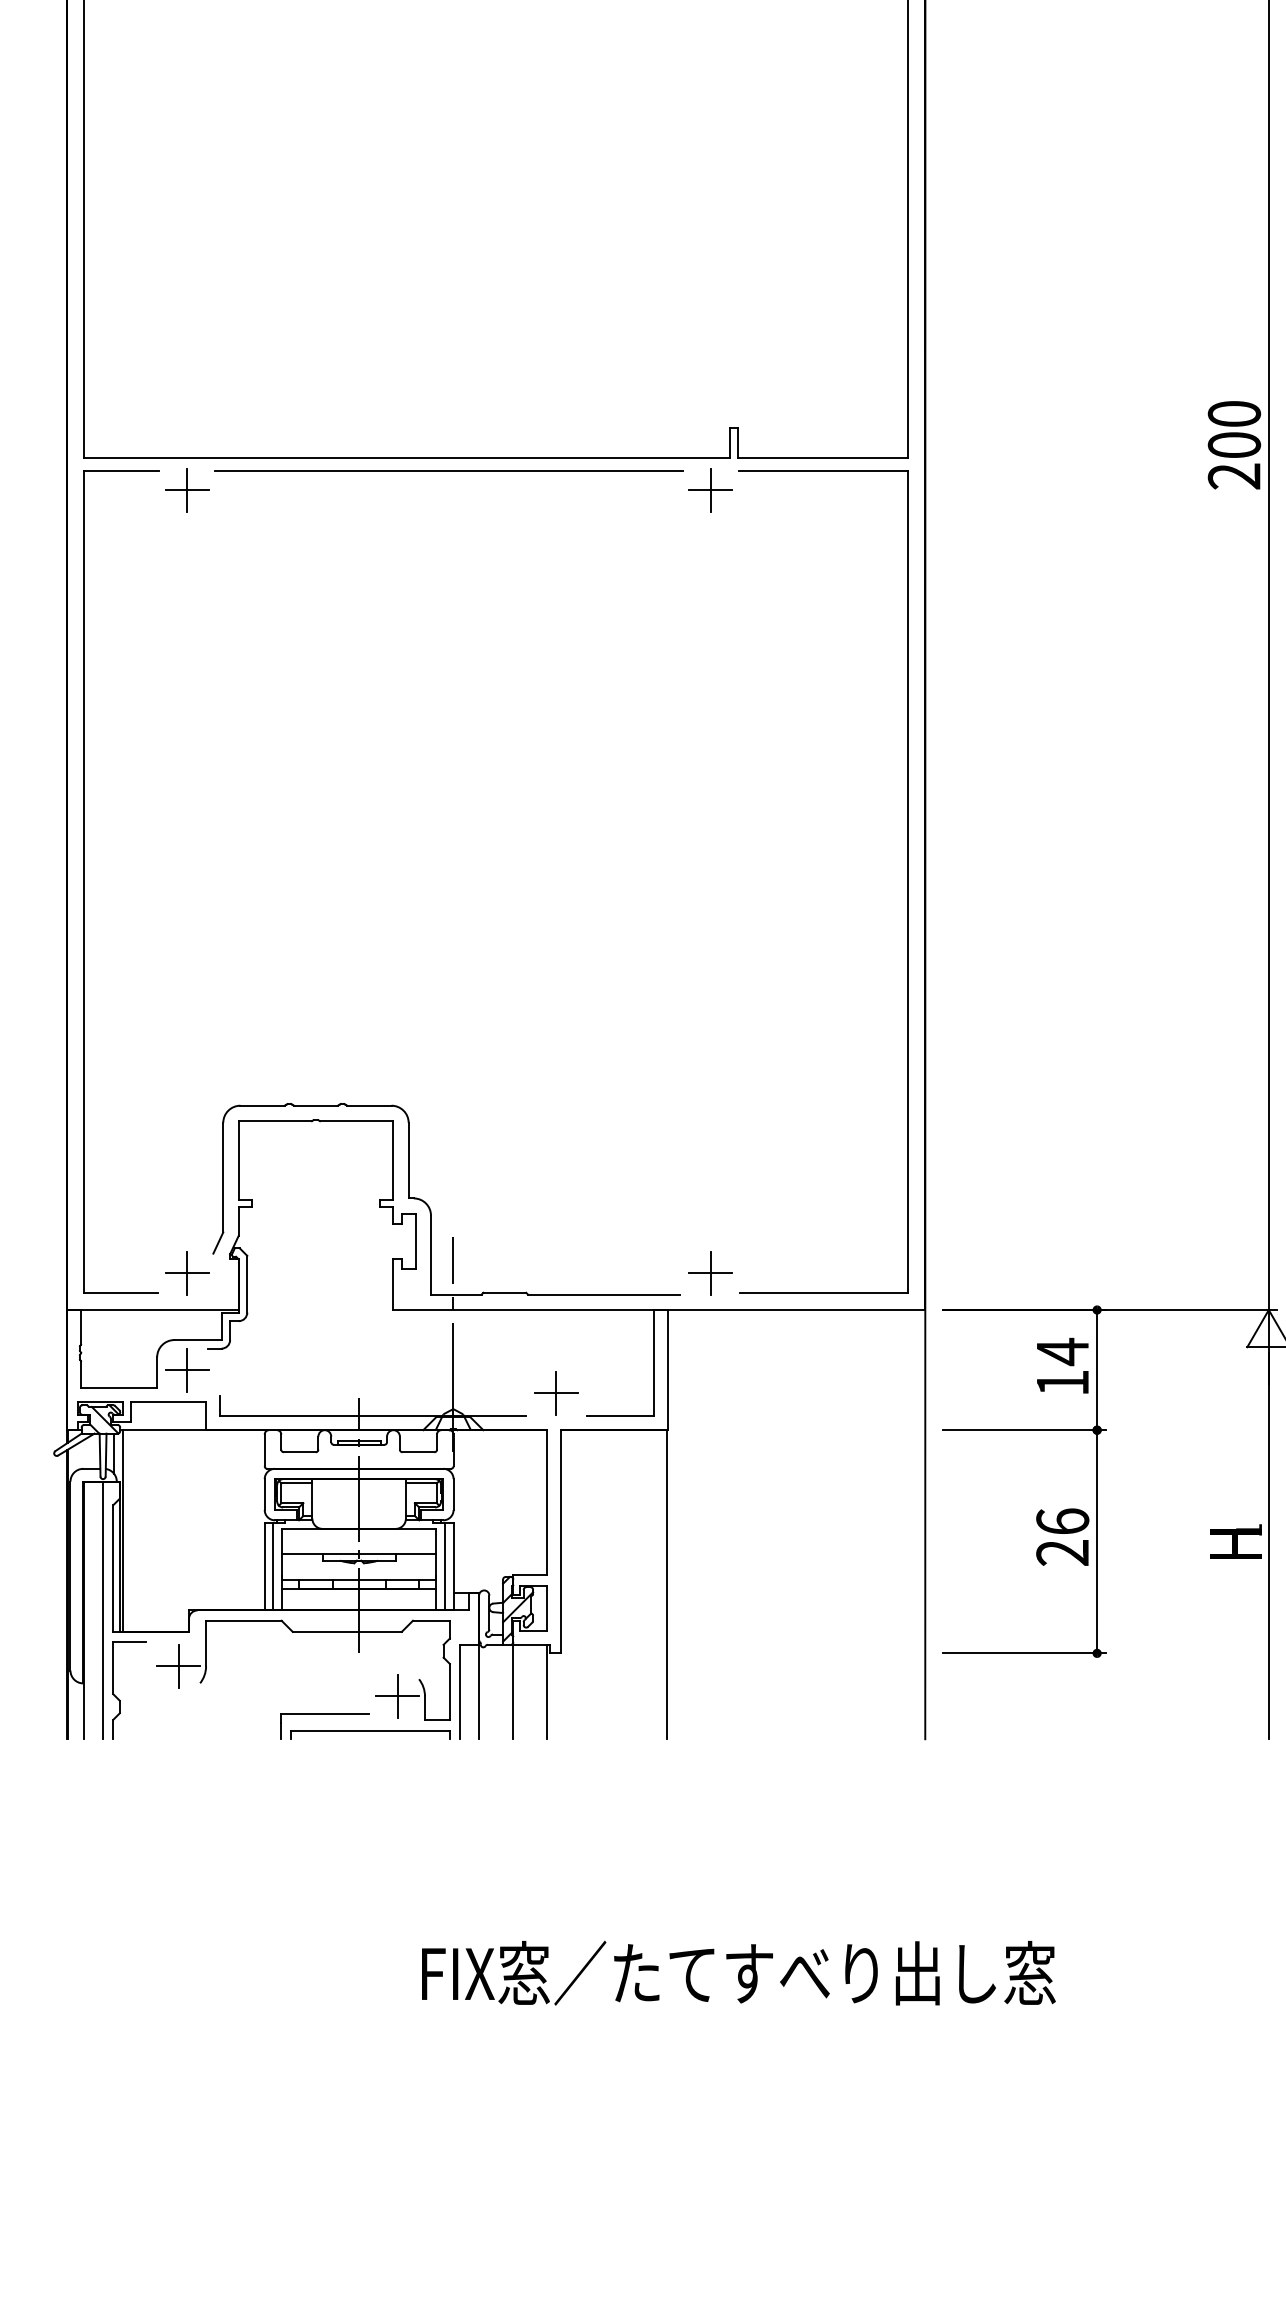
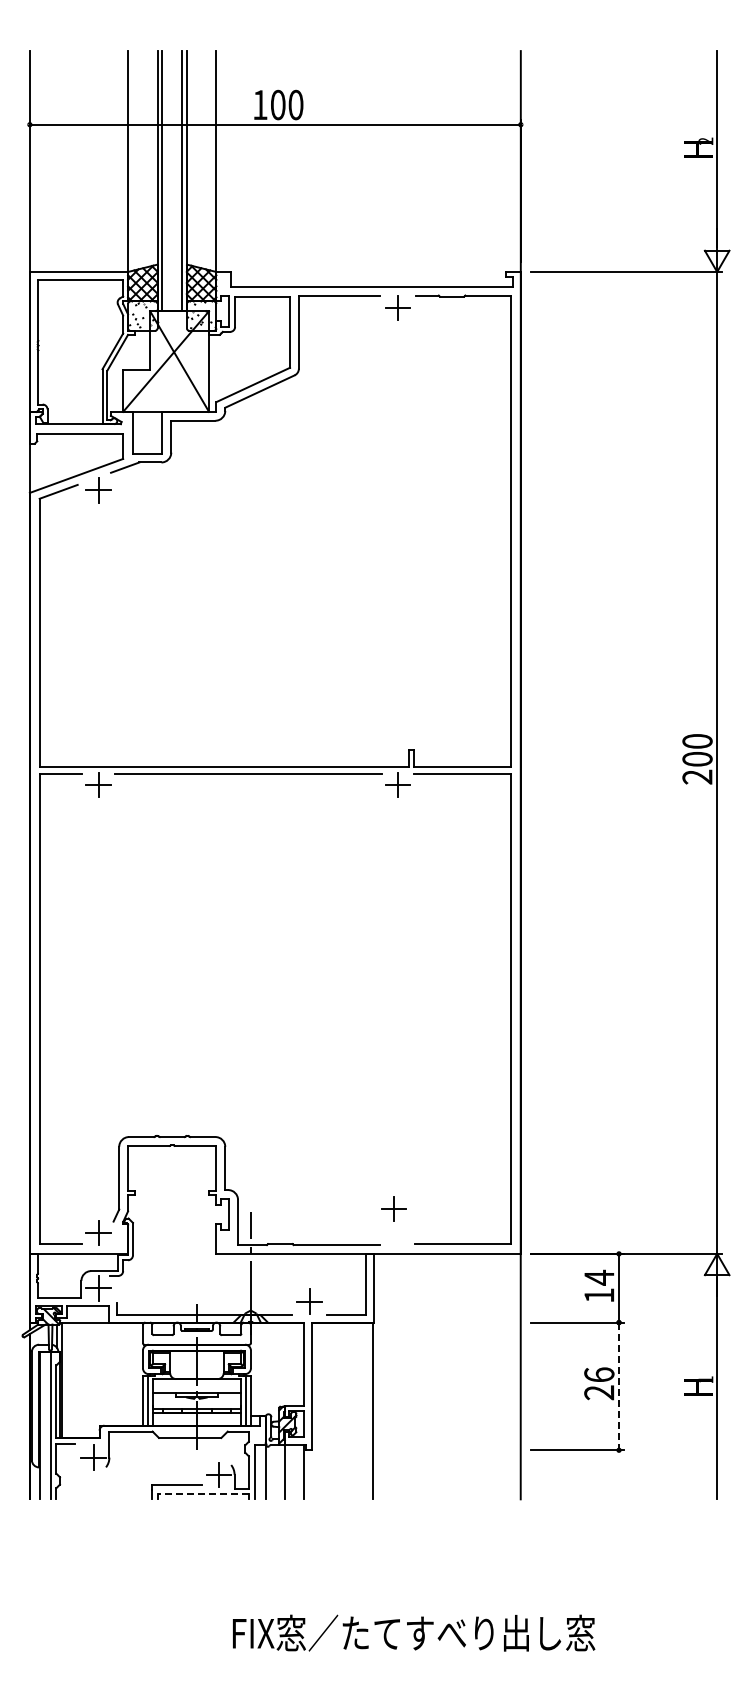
part: (709, 1272) -> (393, 1208), moved
line: (1097, 1541) -> (619, 1386), solid -> dashed
line: (368, 1730) -> (202, 1494), solid -> dashed

